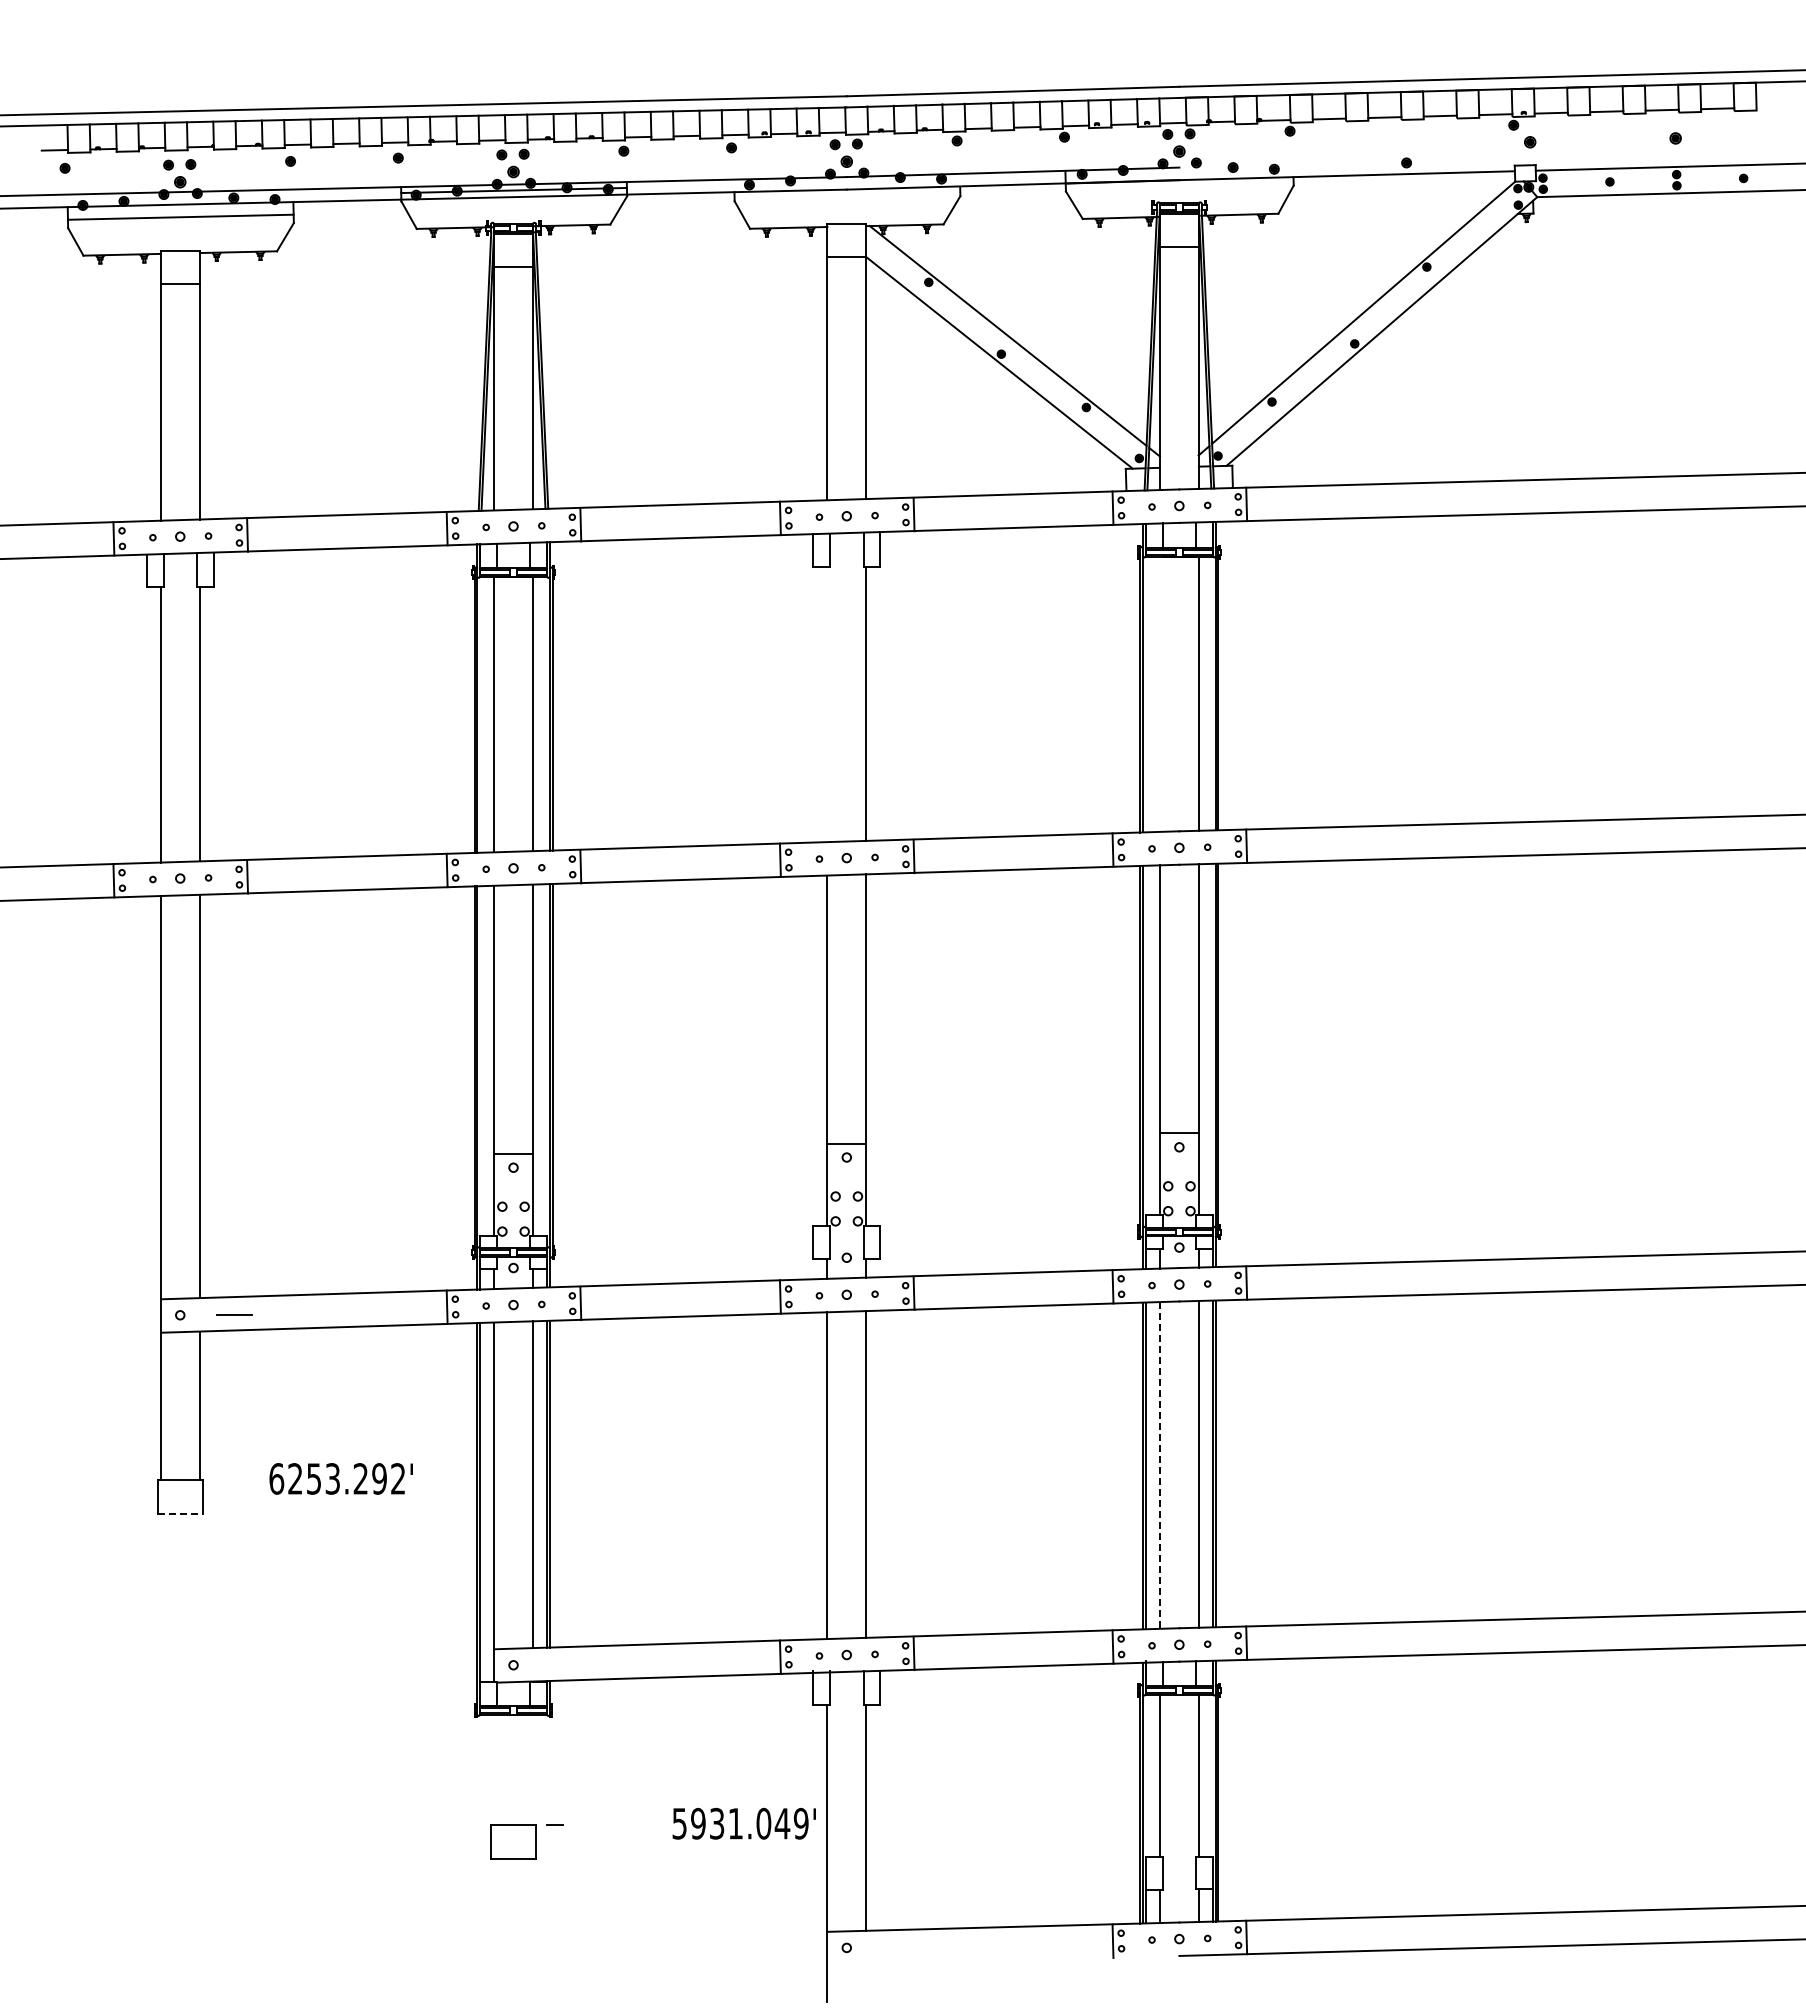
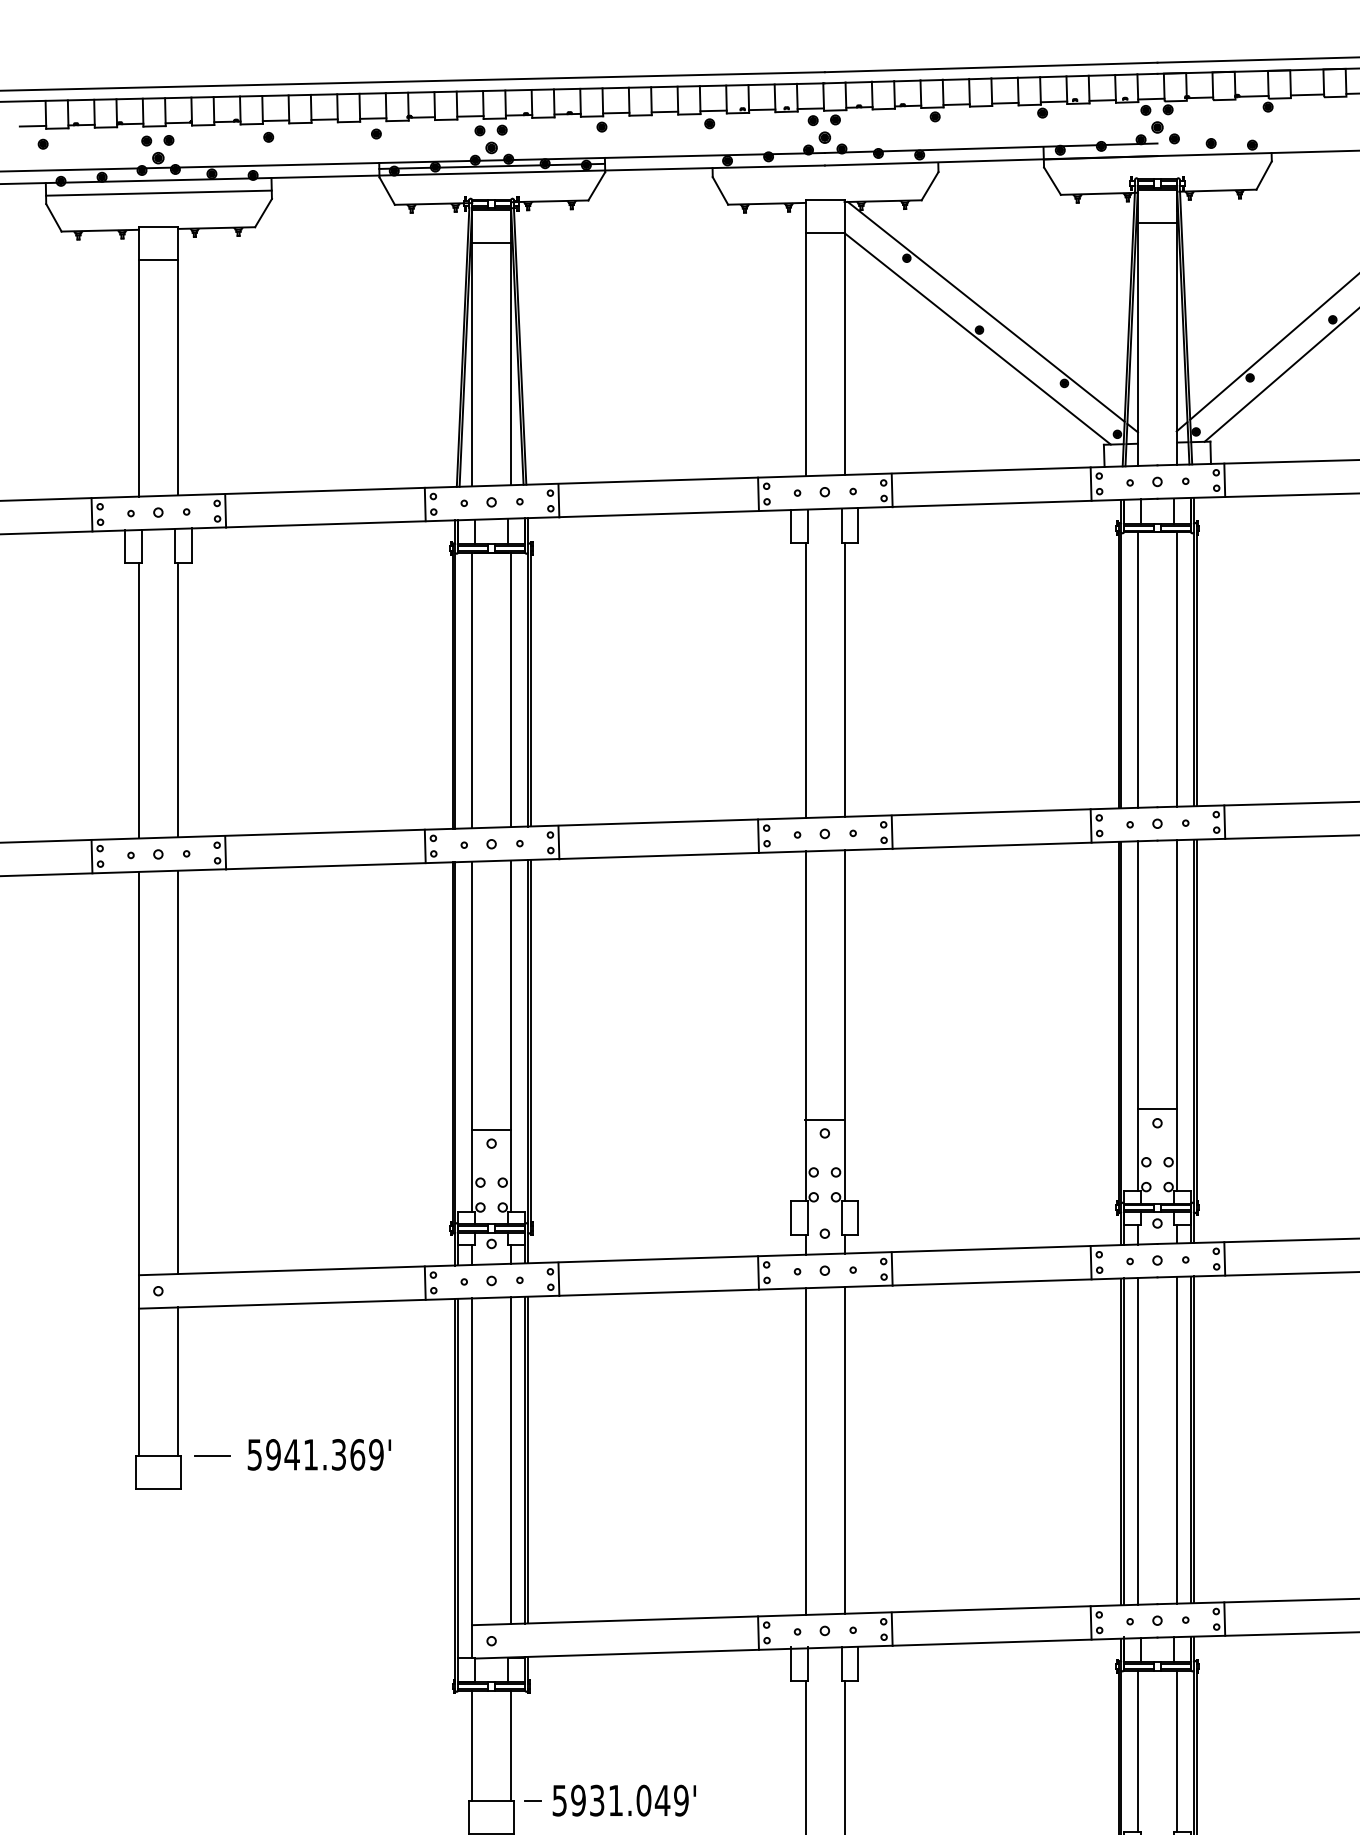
line: (1159, 693) -> (1137, 669), added
line: (827, 704) -> (805, 680), added
line: (234, 1314) -> (212, 1455), moved
line: (1159, 1465) -> (1137, 1441), dashed -> solid
text: (337, 1478) -> (315, 1454), 6253.292' -> 5941.369'
line: (180, 1513) -> (158, 1489), dashed -> solid
line: (494, 1770) -> (472, 1746), added
line: (533, 1770) -> (511, 1746), added
text: (743, 1823) -> (623, 1800), moved

